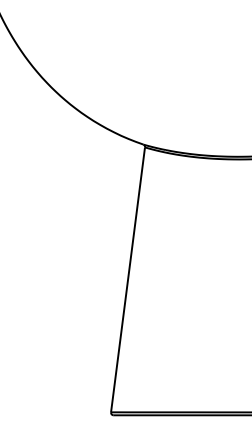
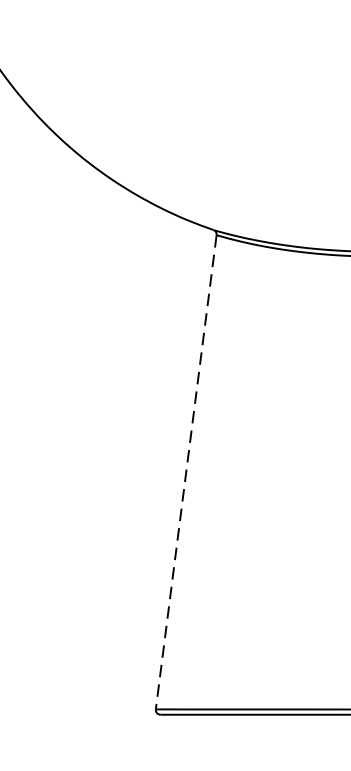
line: (128, 279) -> (187, 471), solid -> dashed

